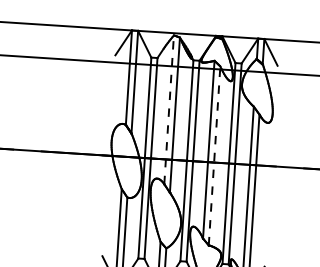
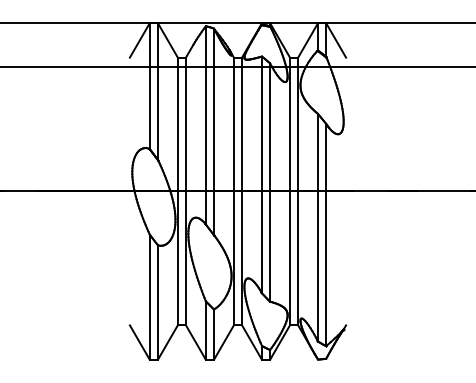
line: (168, 109) -> (205, 124), dashed -> solid
line: (214, 155) -> (270, 182), dashed -> solid

